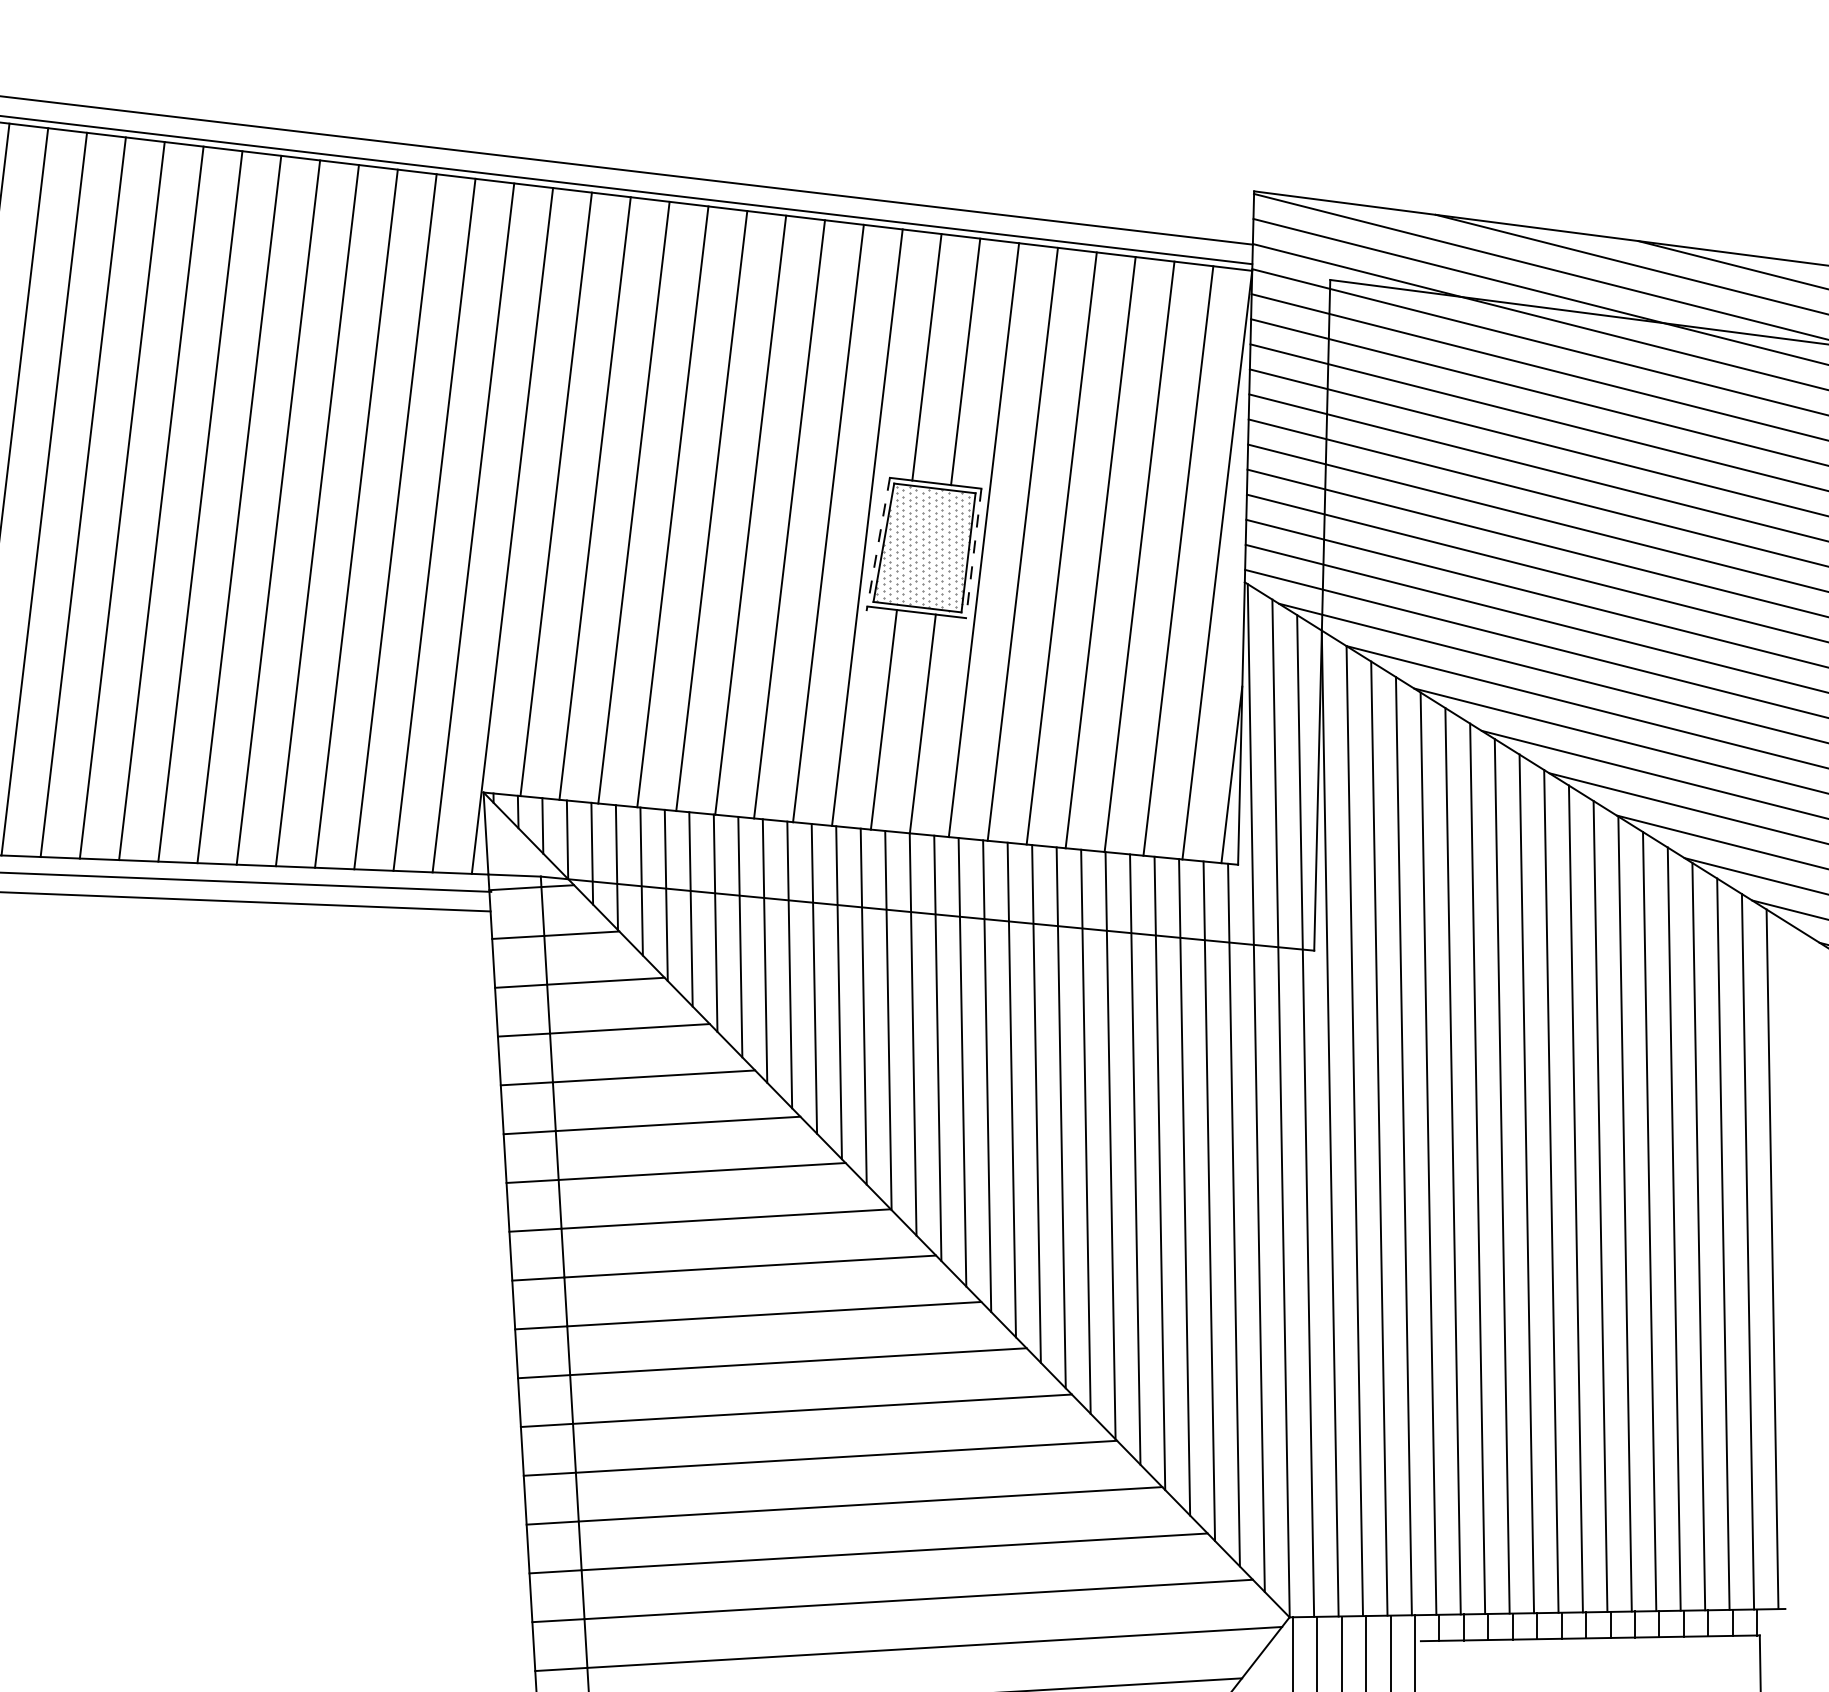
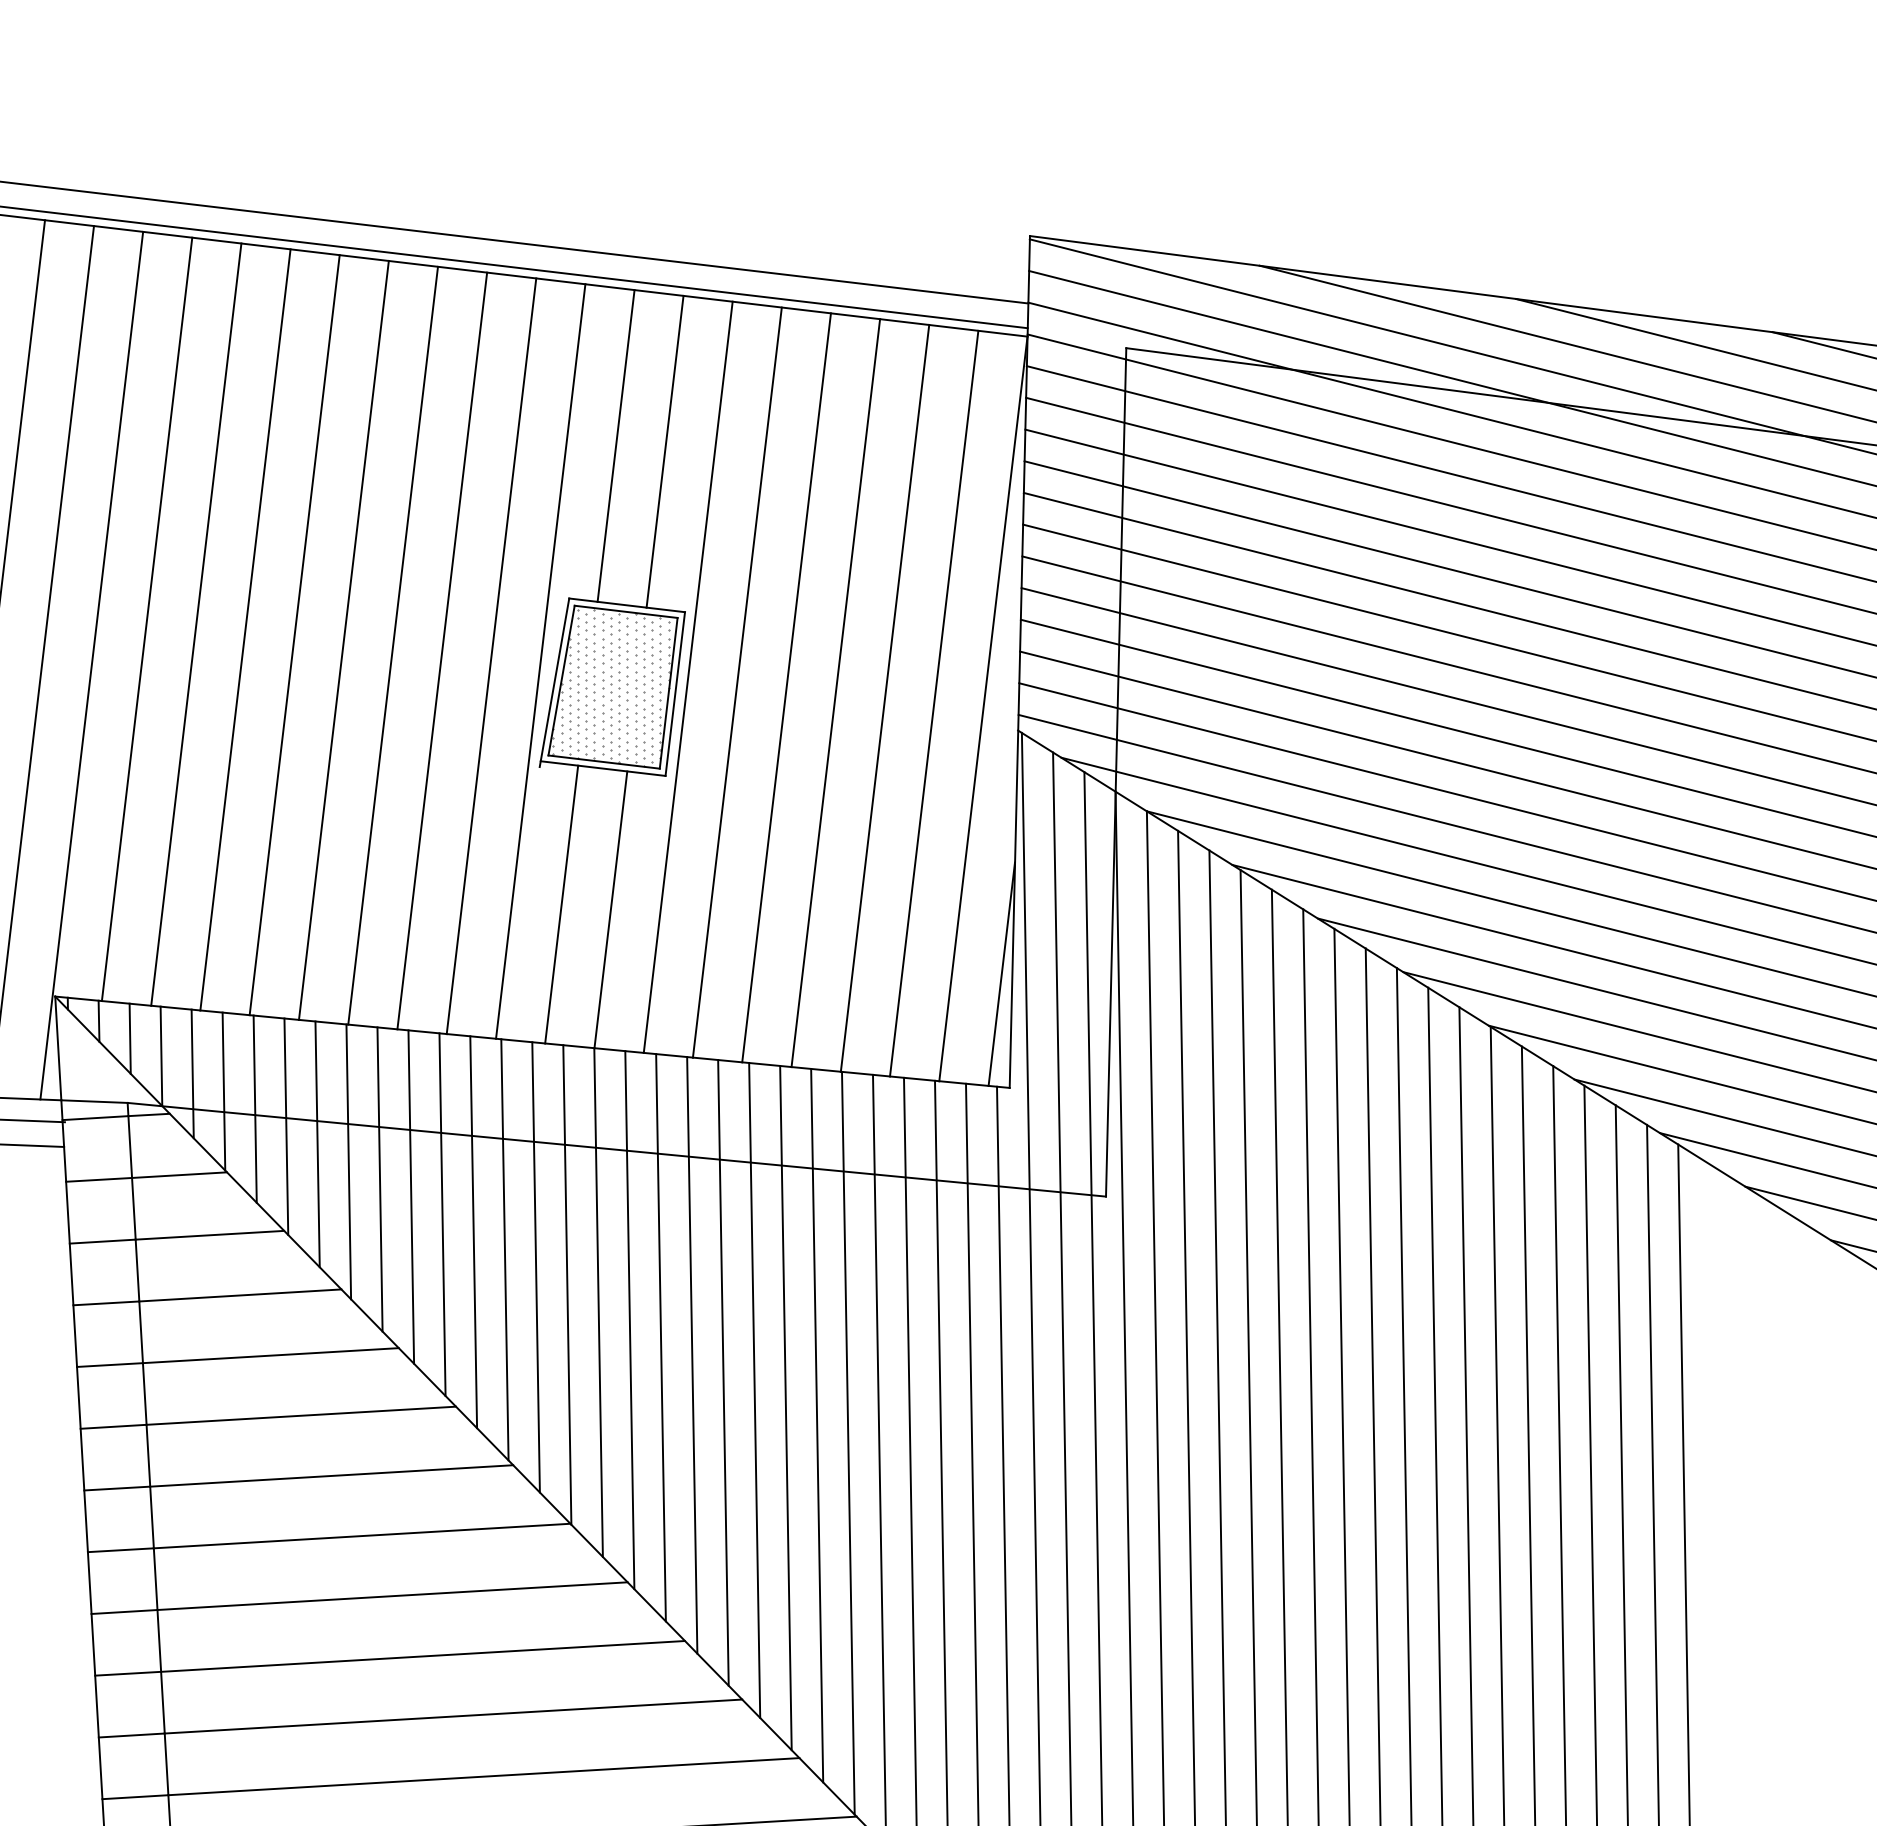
line: (878, 544) -> (554, 682), dashed -> solid
line: (973, 553) -> (674, 694), dashed -> solid

